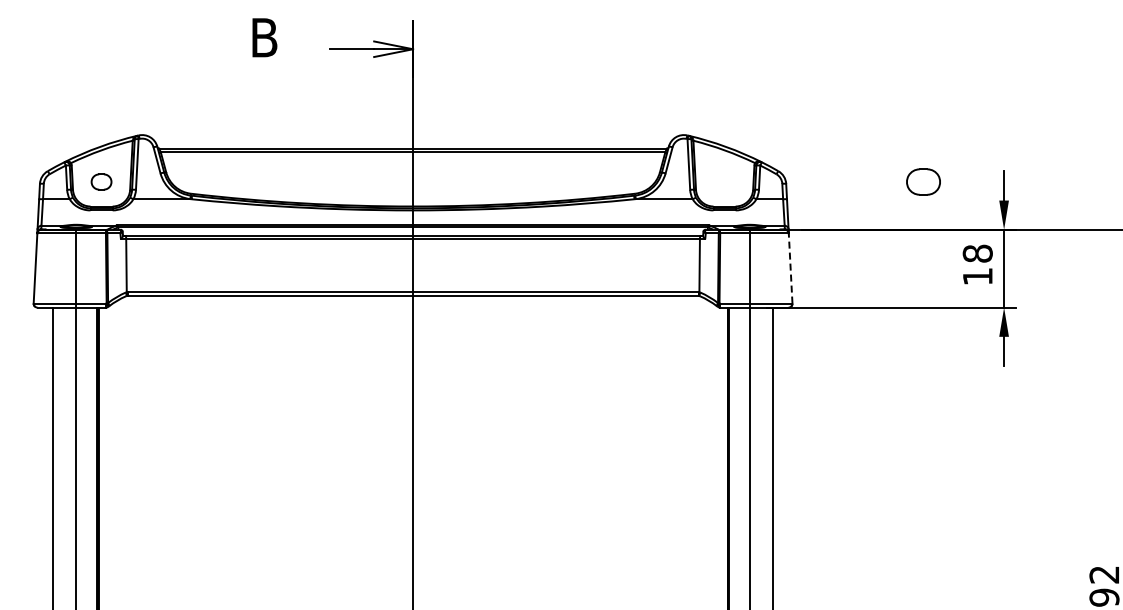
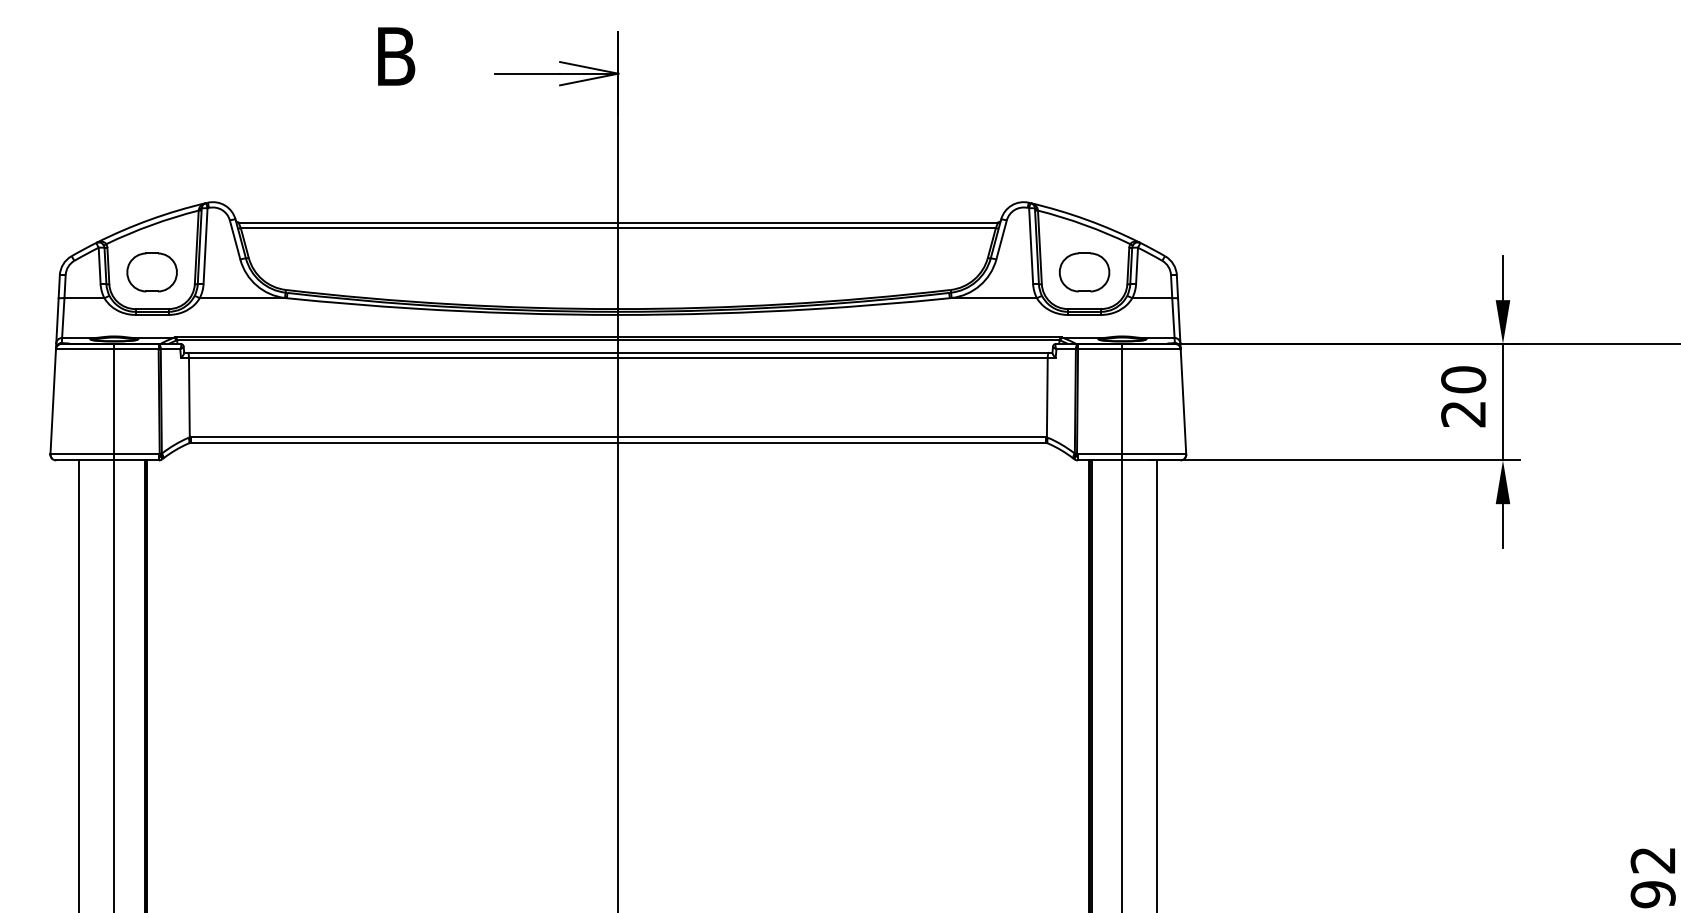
part: (101, 181) -> (151, 271), size x1.67
part: (923, 181) -> (1084, 271), moved
text: (977, 264) -> (1463, 395), 18 -> 20
line: (790, 268) -> (1183, 401), dashed -> solid

